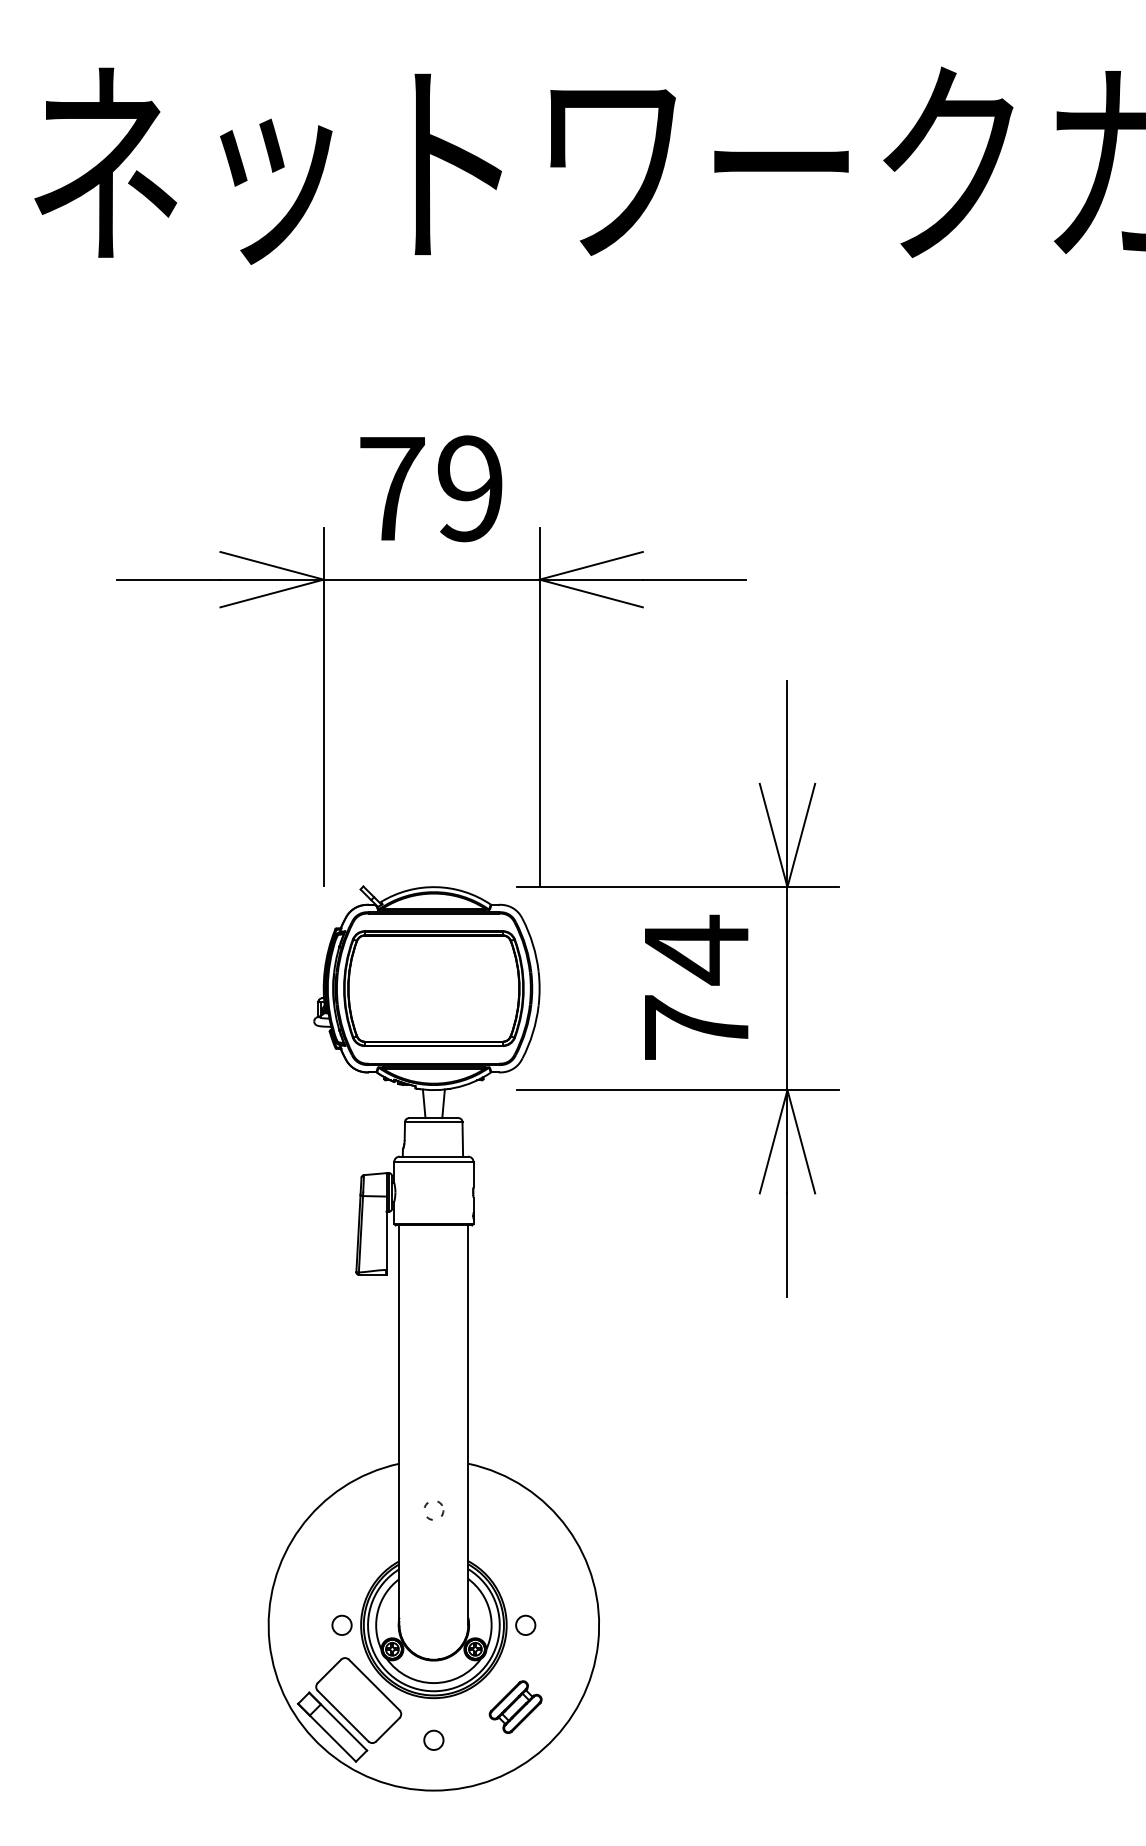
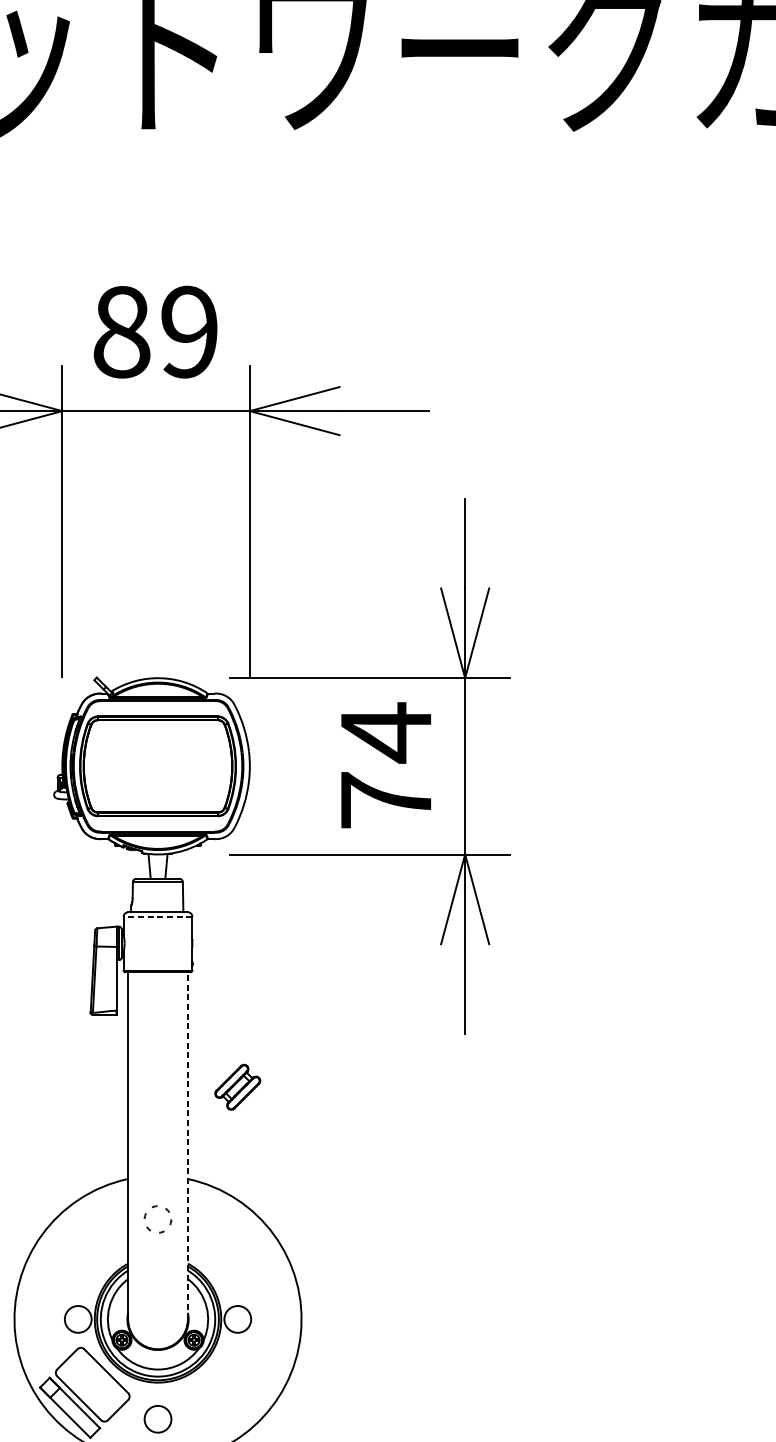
text: (392, 488) -> (122, 331), 79 -> 89
line: (433, 1162) -> (157, 917), solid -> dashed
line: (468, 1425) -> (188, 1145), solid -> dashed
circle: (433, 1510) -> (157, 1219), size x1.6
circle: (341, 1625) -> (77, 1319), size x1.6
circle: (525, 1625) -> (237, 1319), size x1.6
part: (515, 1706) -> (237, 1086), moved
circle: (433, 1739) -> (157, 1418), size x1.6

